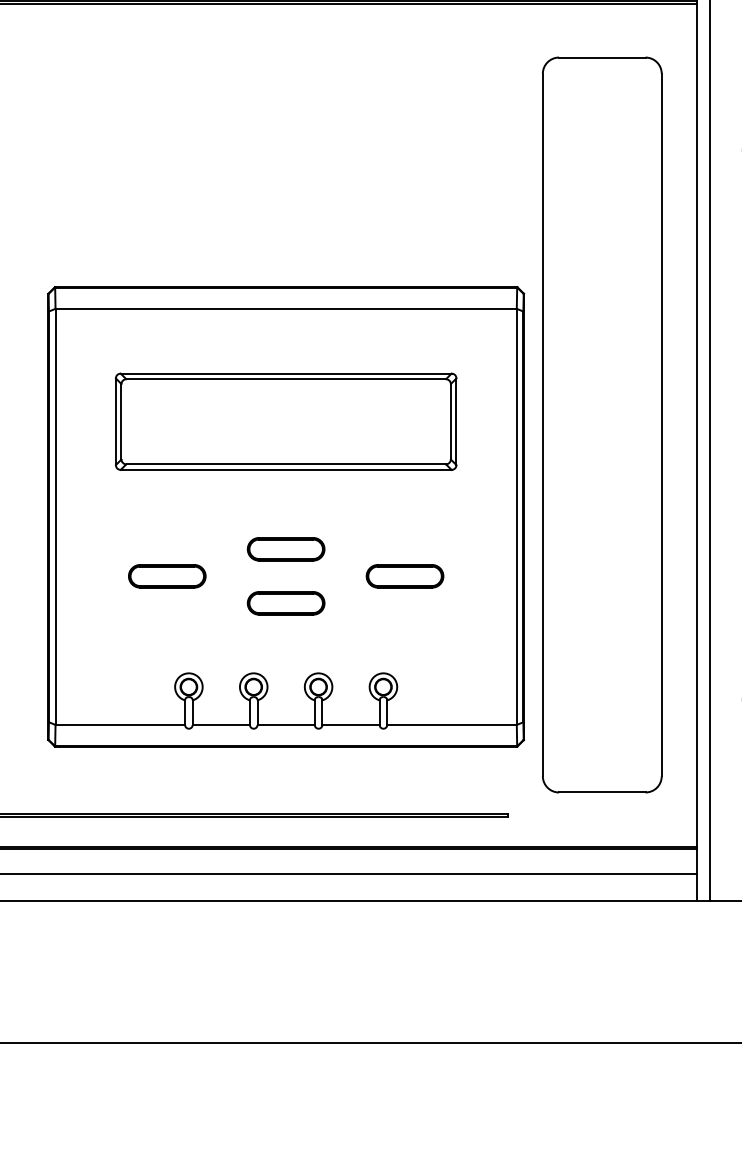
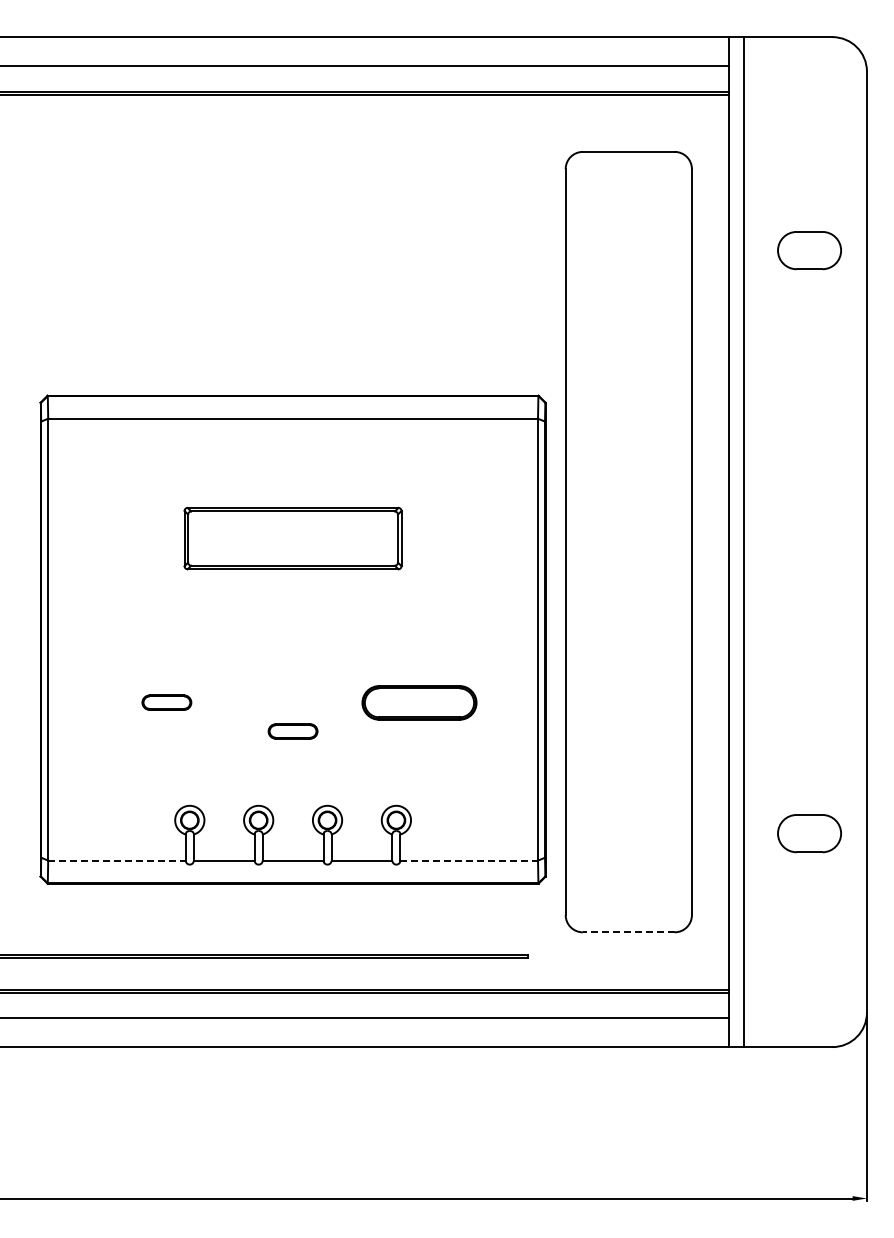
part: (285, 421) -> (292, 538), size x0.6
part: (285, 548) -> (292, 673), removed
part: (166, 576) -> (166, 702), size x0.6
part: (404, 576) -> (418, 702), size x1.4
part: (285, 603) -> (292, 731), size x0.6
line: (120, 724) -> (117, 860), solid -> dashed
line: (452, 724) -> (469, 860), solid -> dashed
line: (602, 792) -> (628, 932), solid -> dashed

